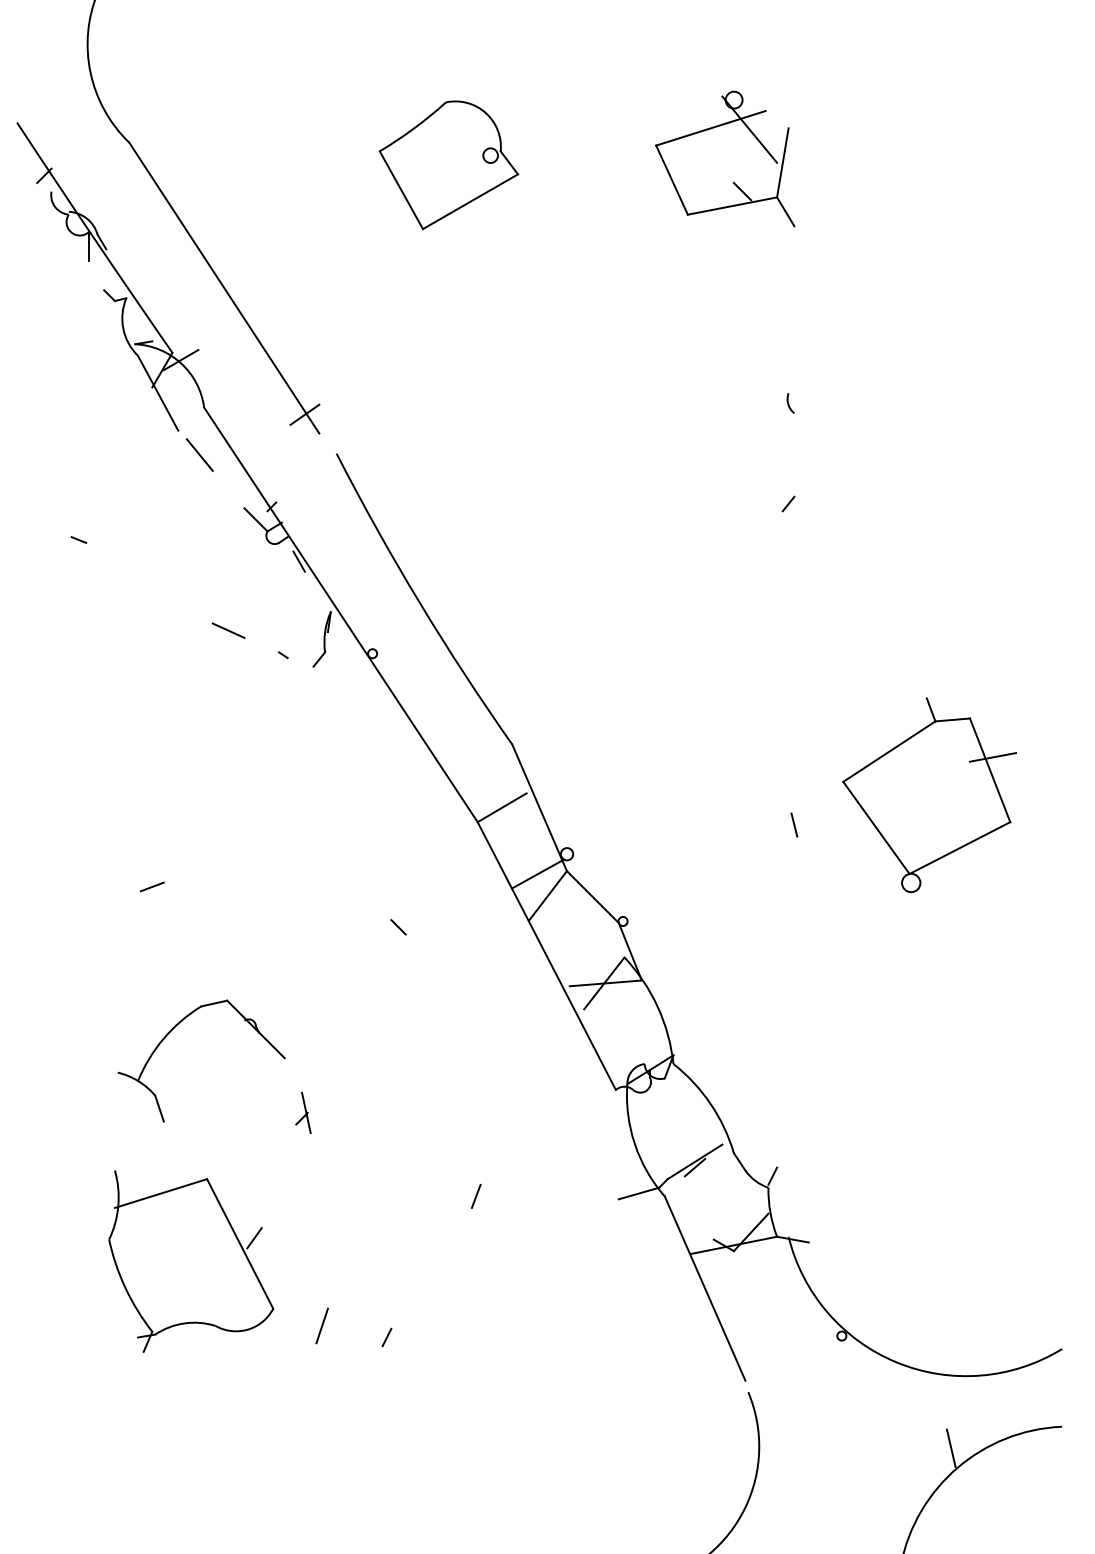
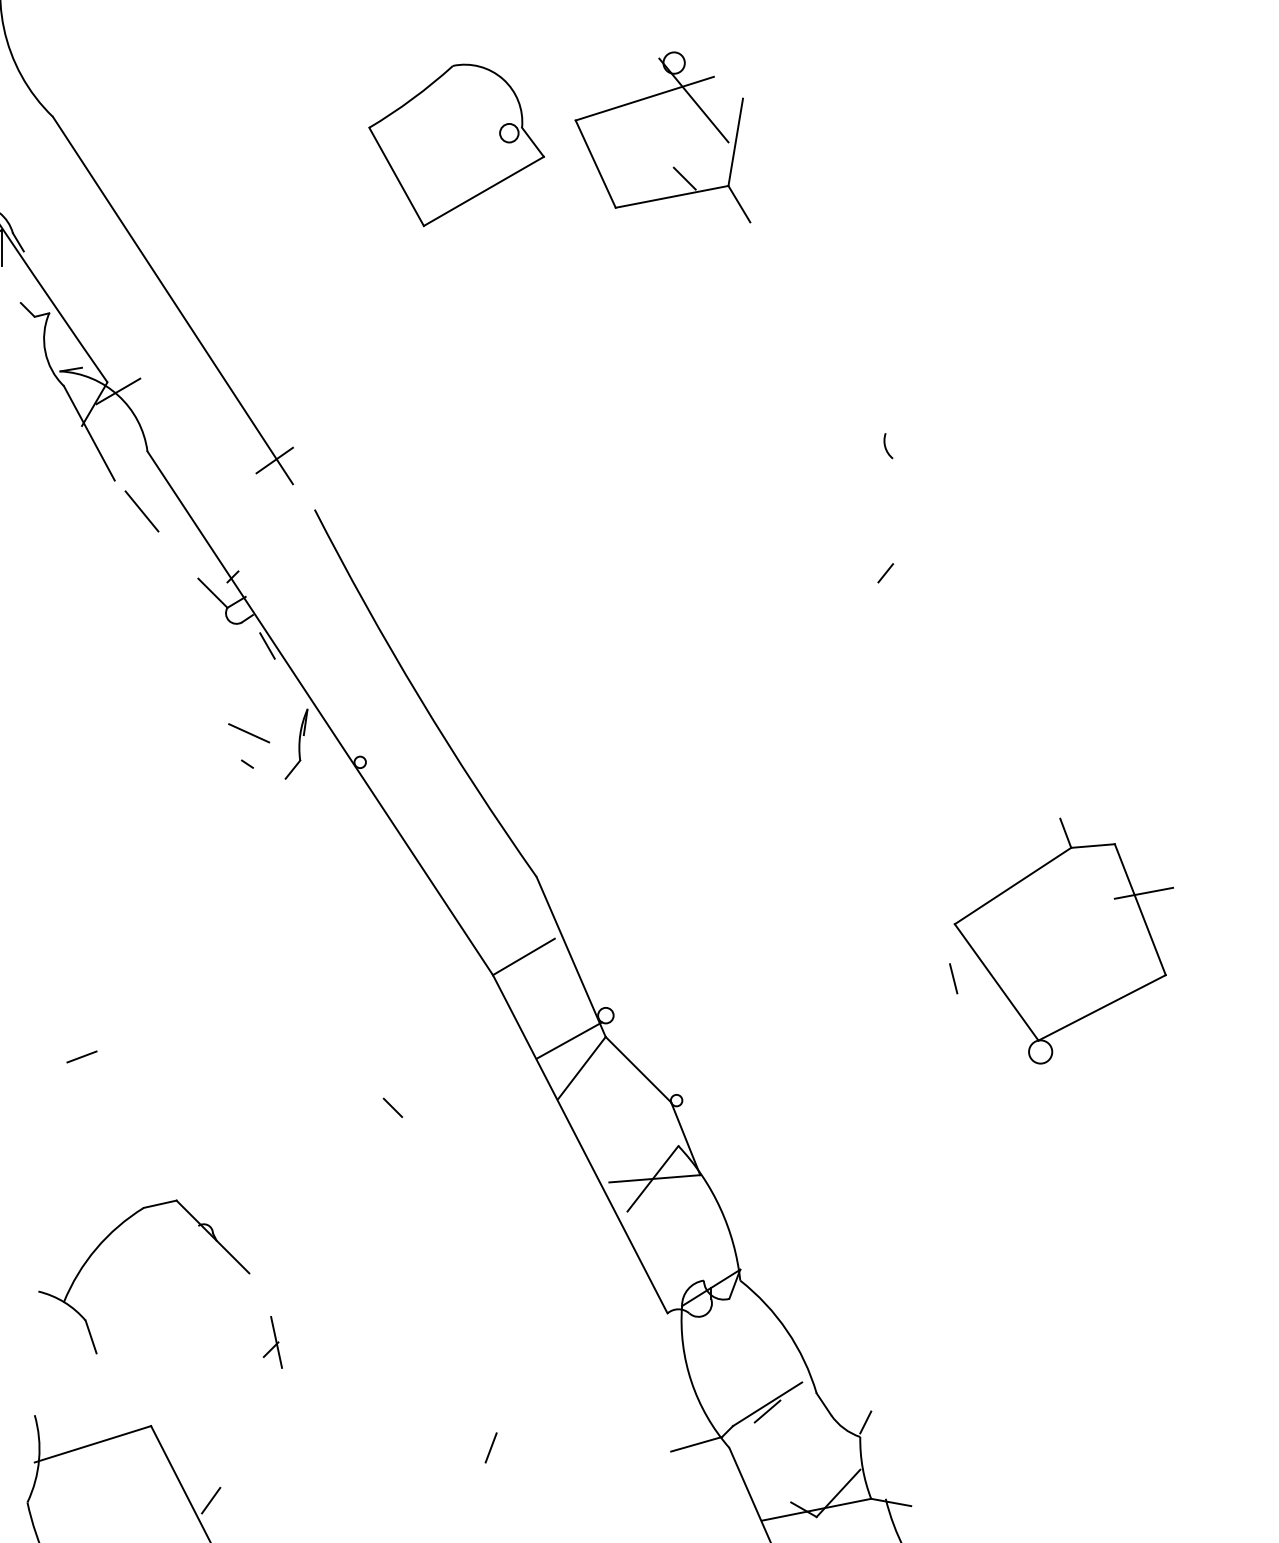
part: (733, 182) -> (673, 167), moved
line: (228, 630) -> (248, 733), moved
line: (794, 824) -> (953, 978), moved

